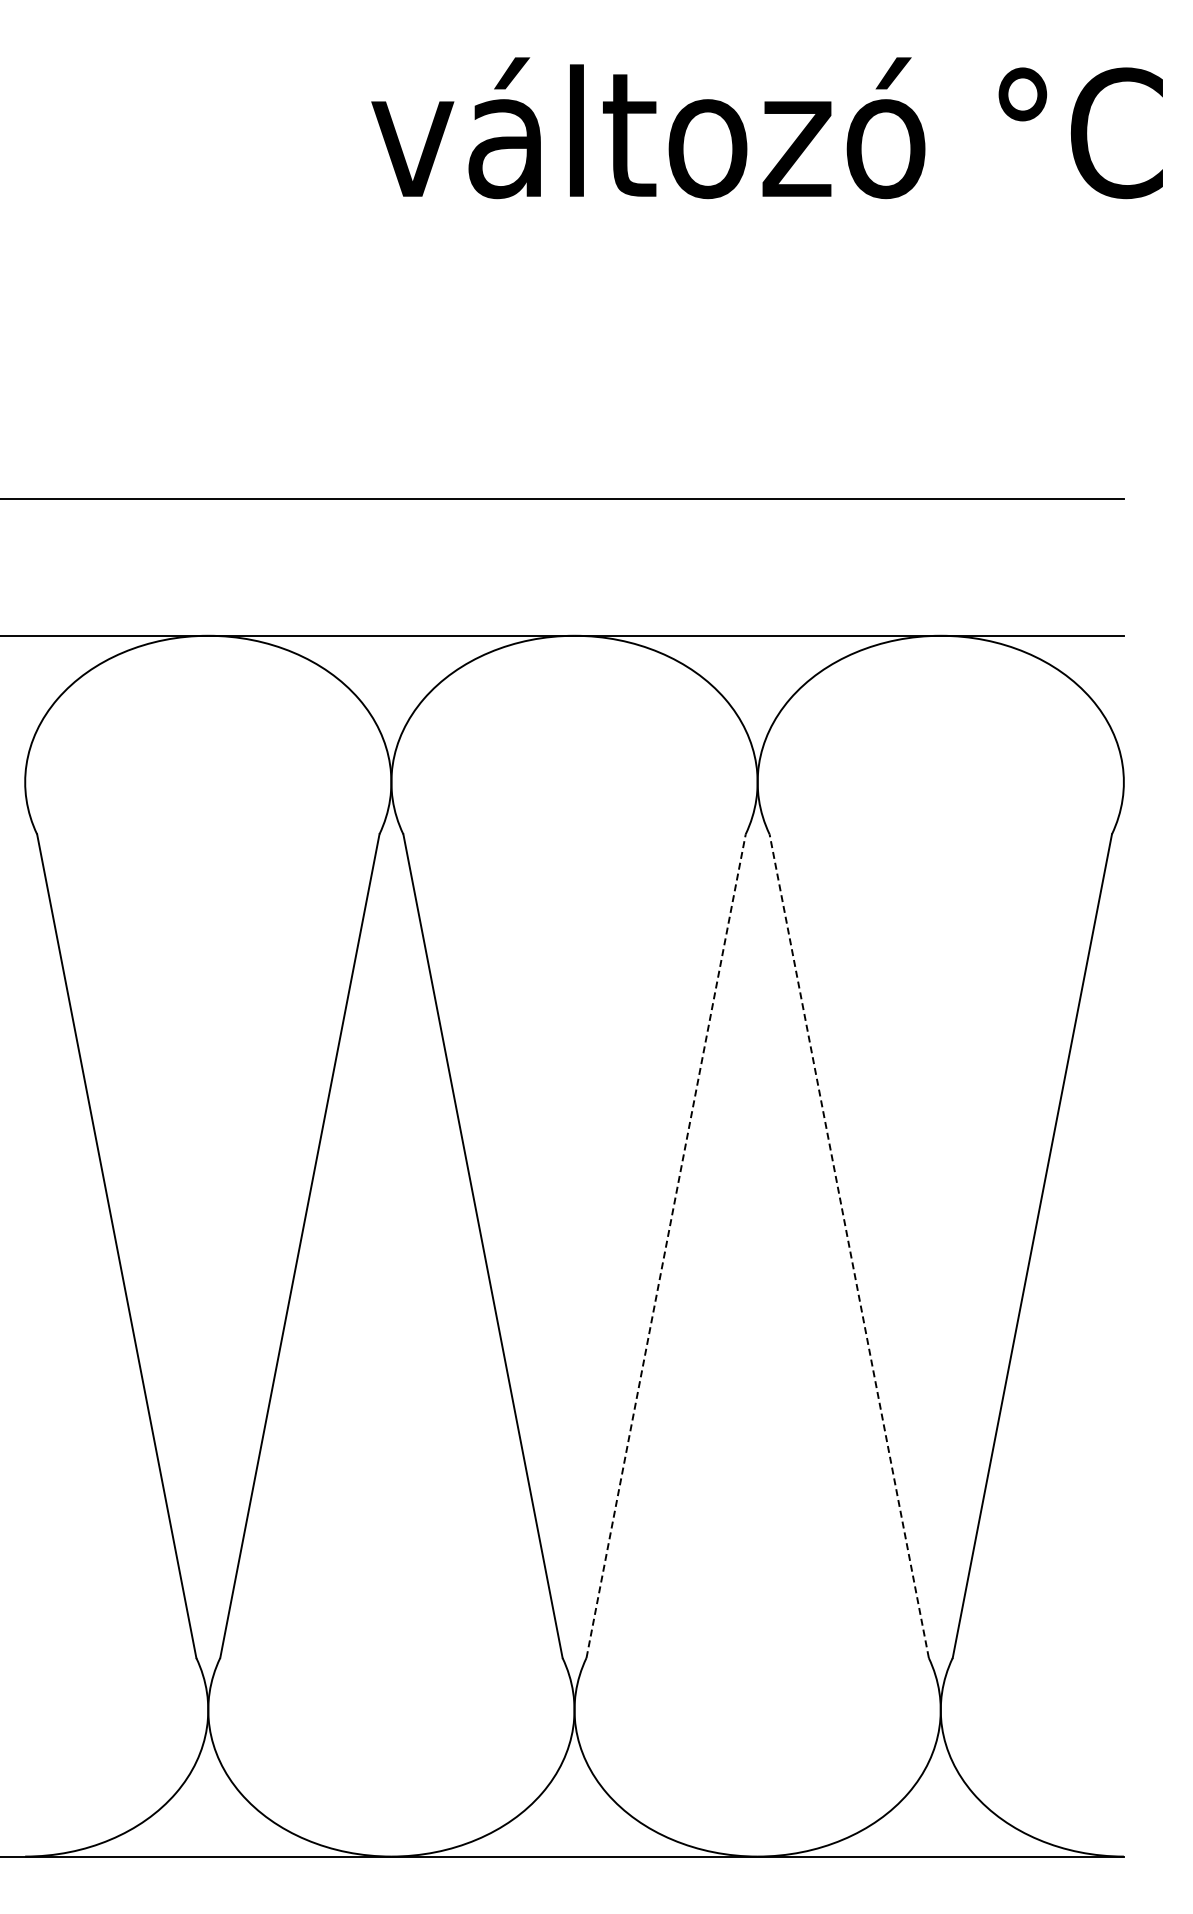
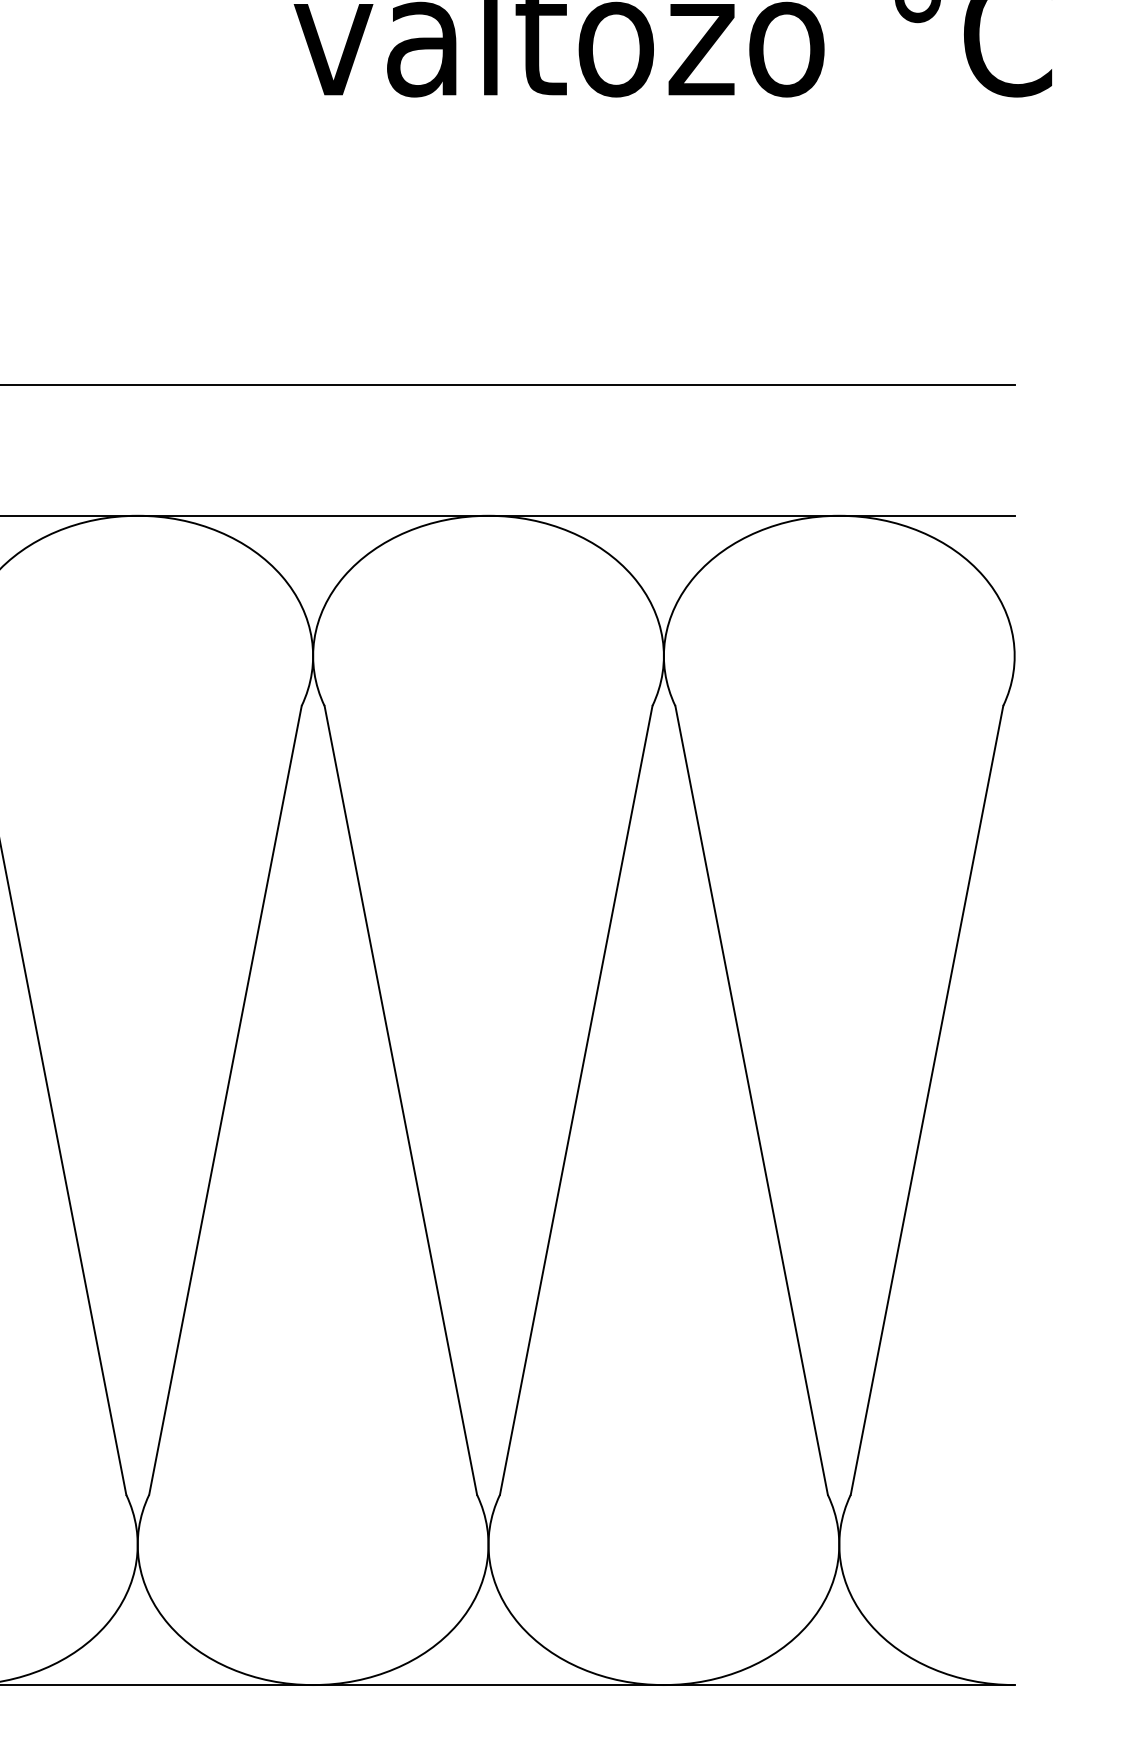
line: (666, 1246) -> (576, 1100), dashed -> solid
line: (849, 1246) -> (751, 1100), dashed -> solid

